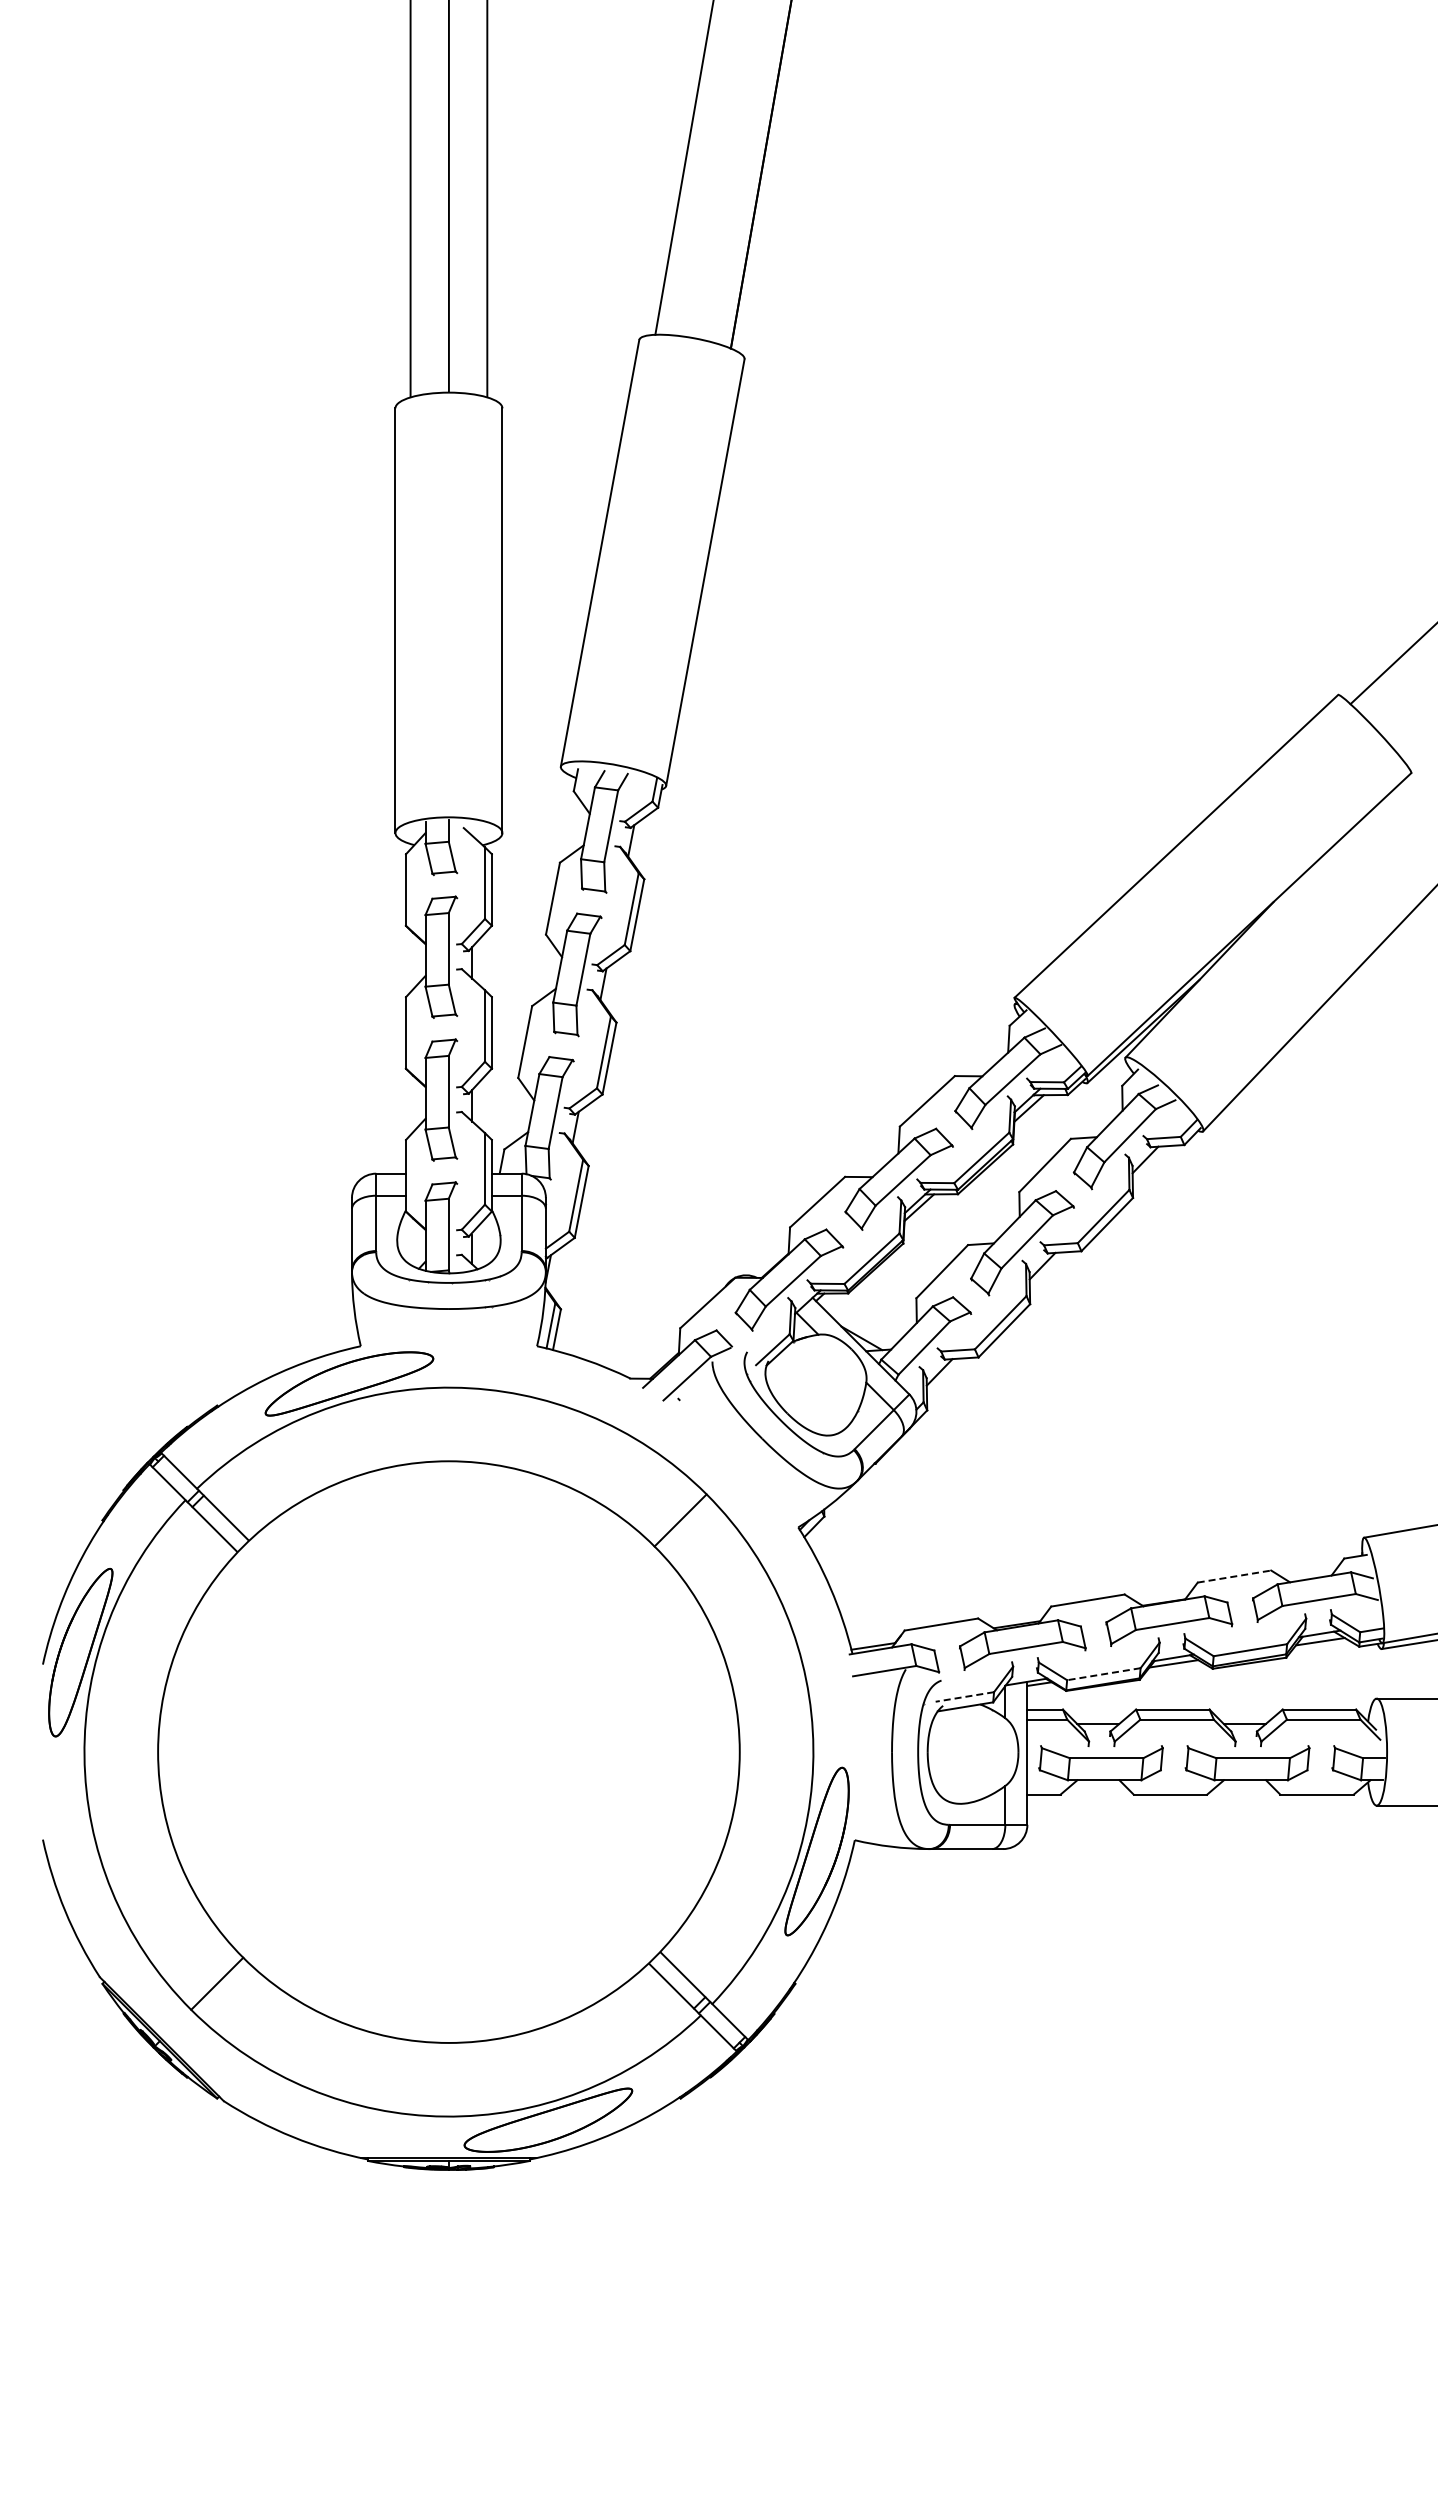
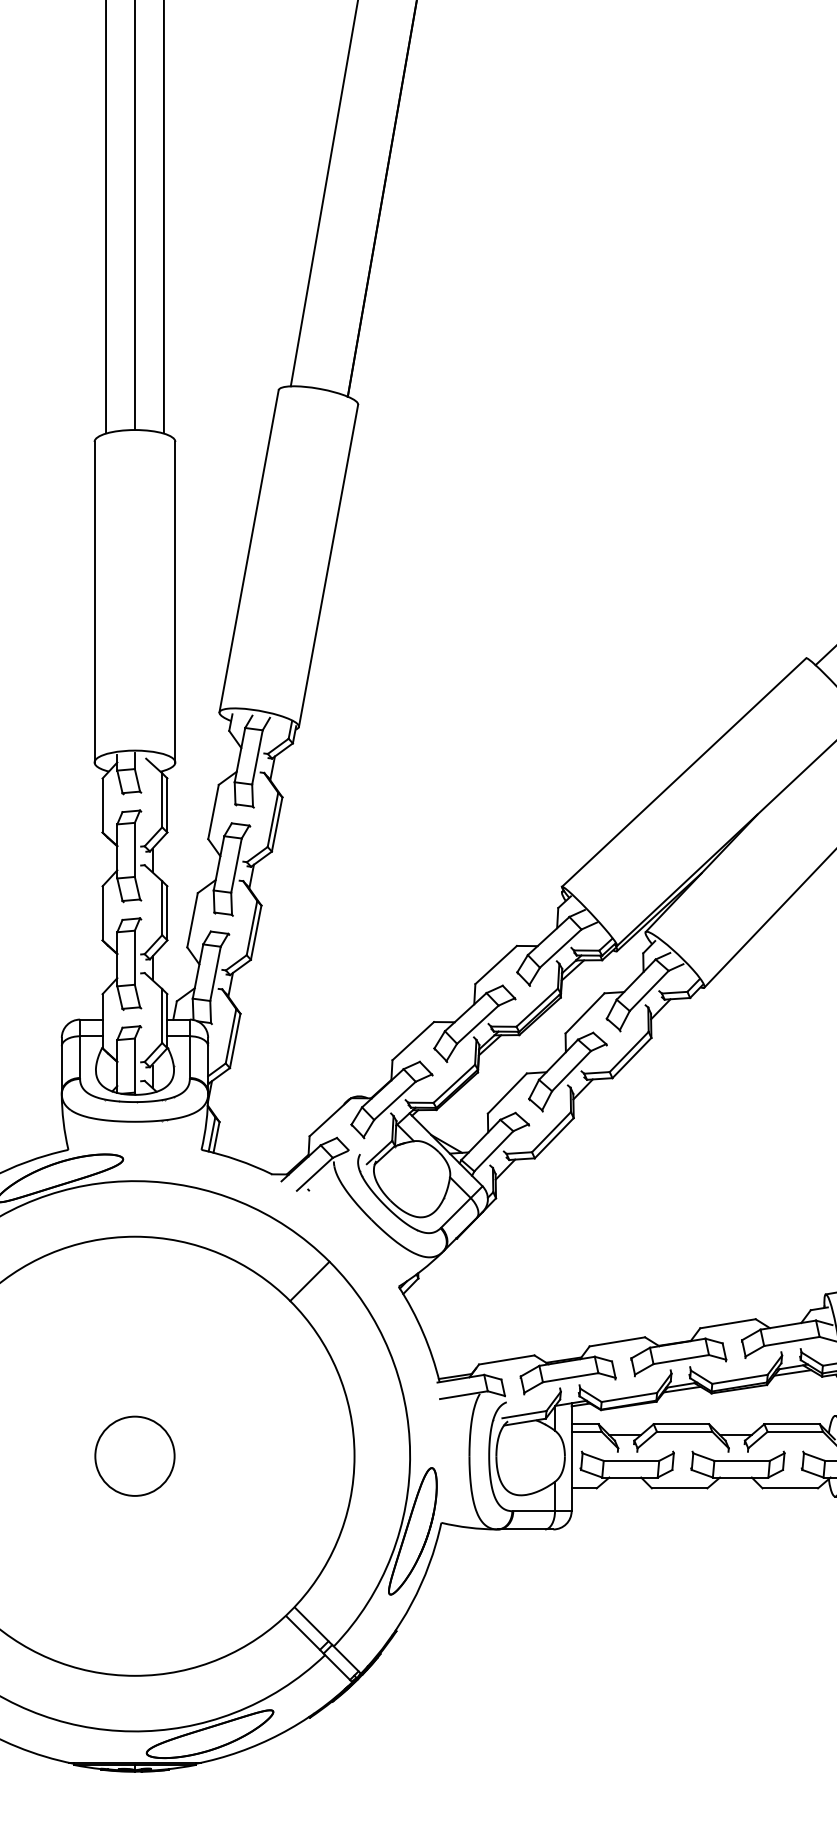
line: (1234, 1576) -> (728, 1323), dashed -> solid
line: (1103, 1674) -> (629, 1397), dashed -> solid
line: (964, 1696) -> (524, 1414), dashed -> solid
circle: (448, 1751) -> (134, 1455), added

